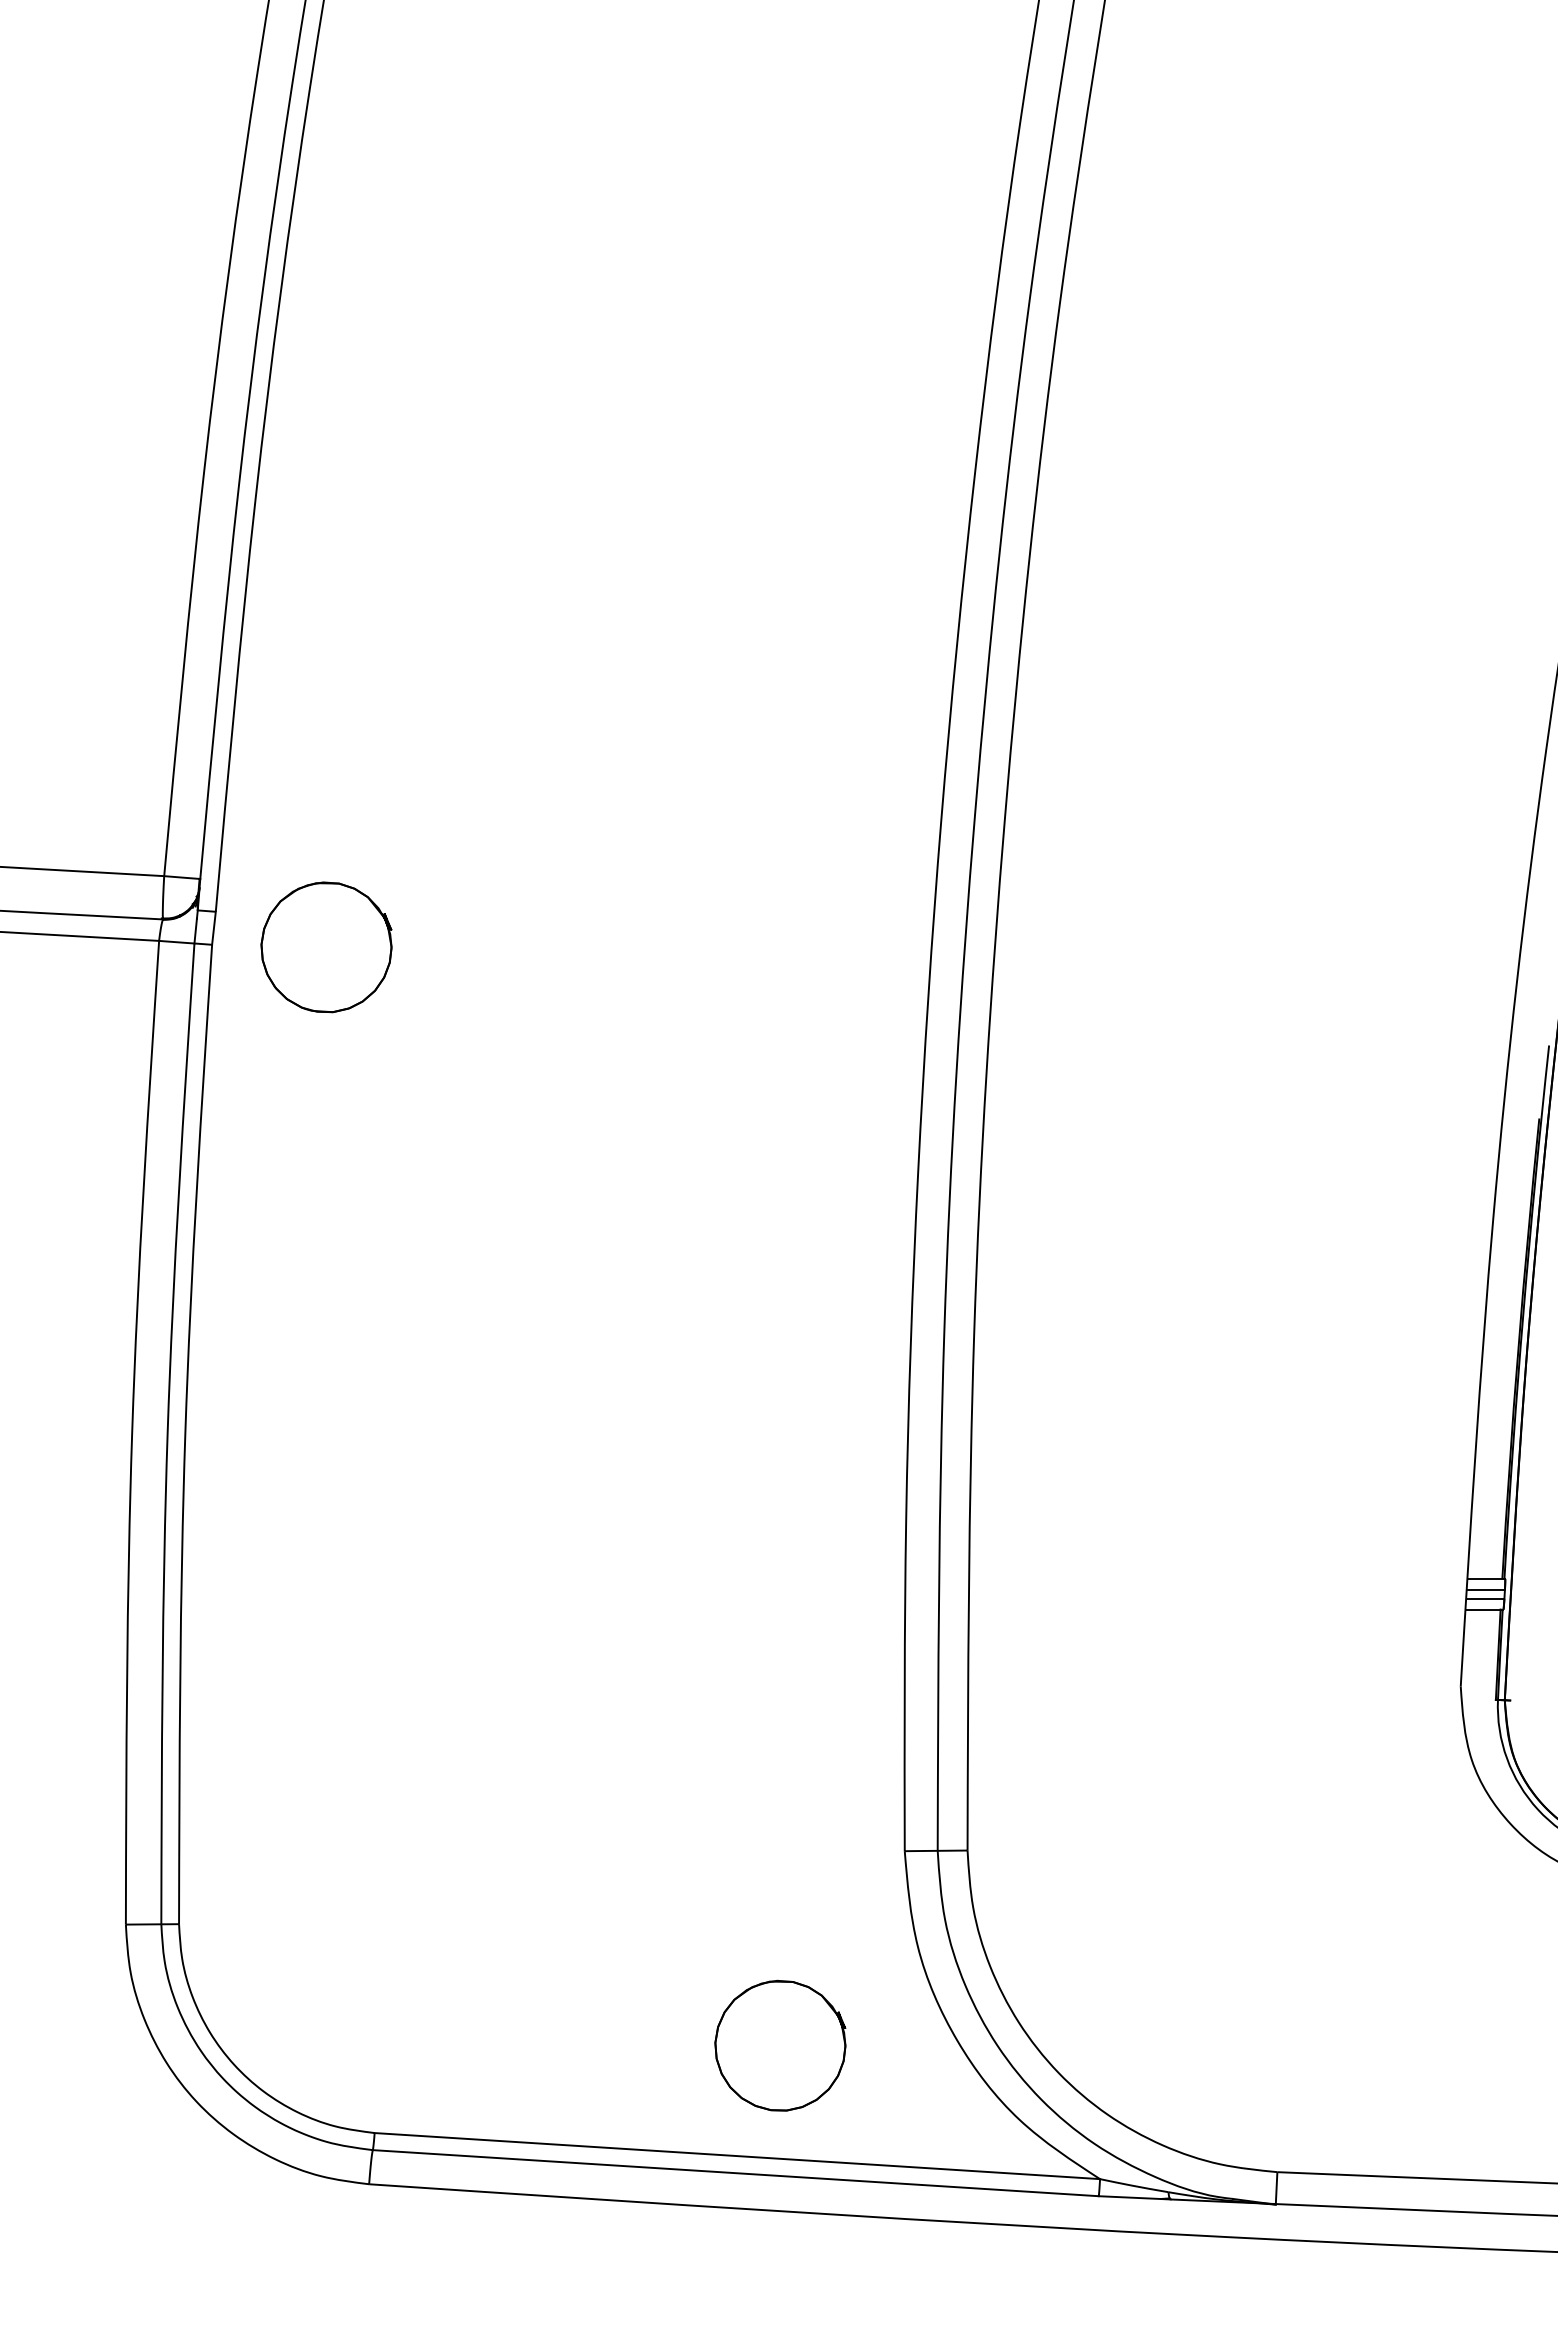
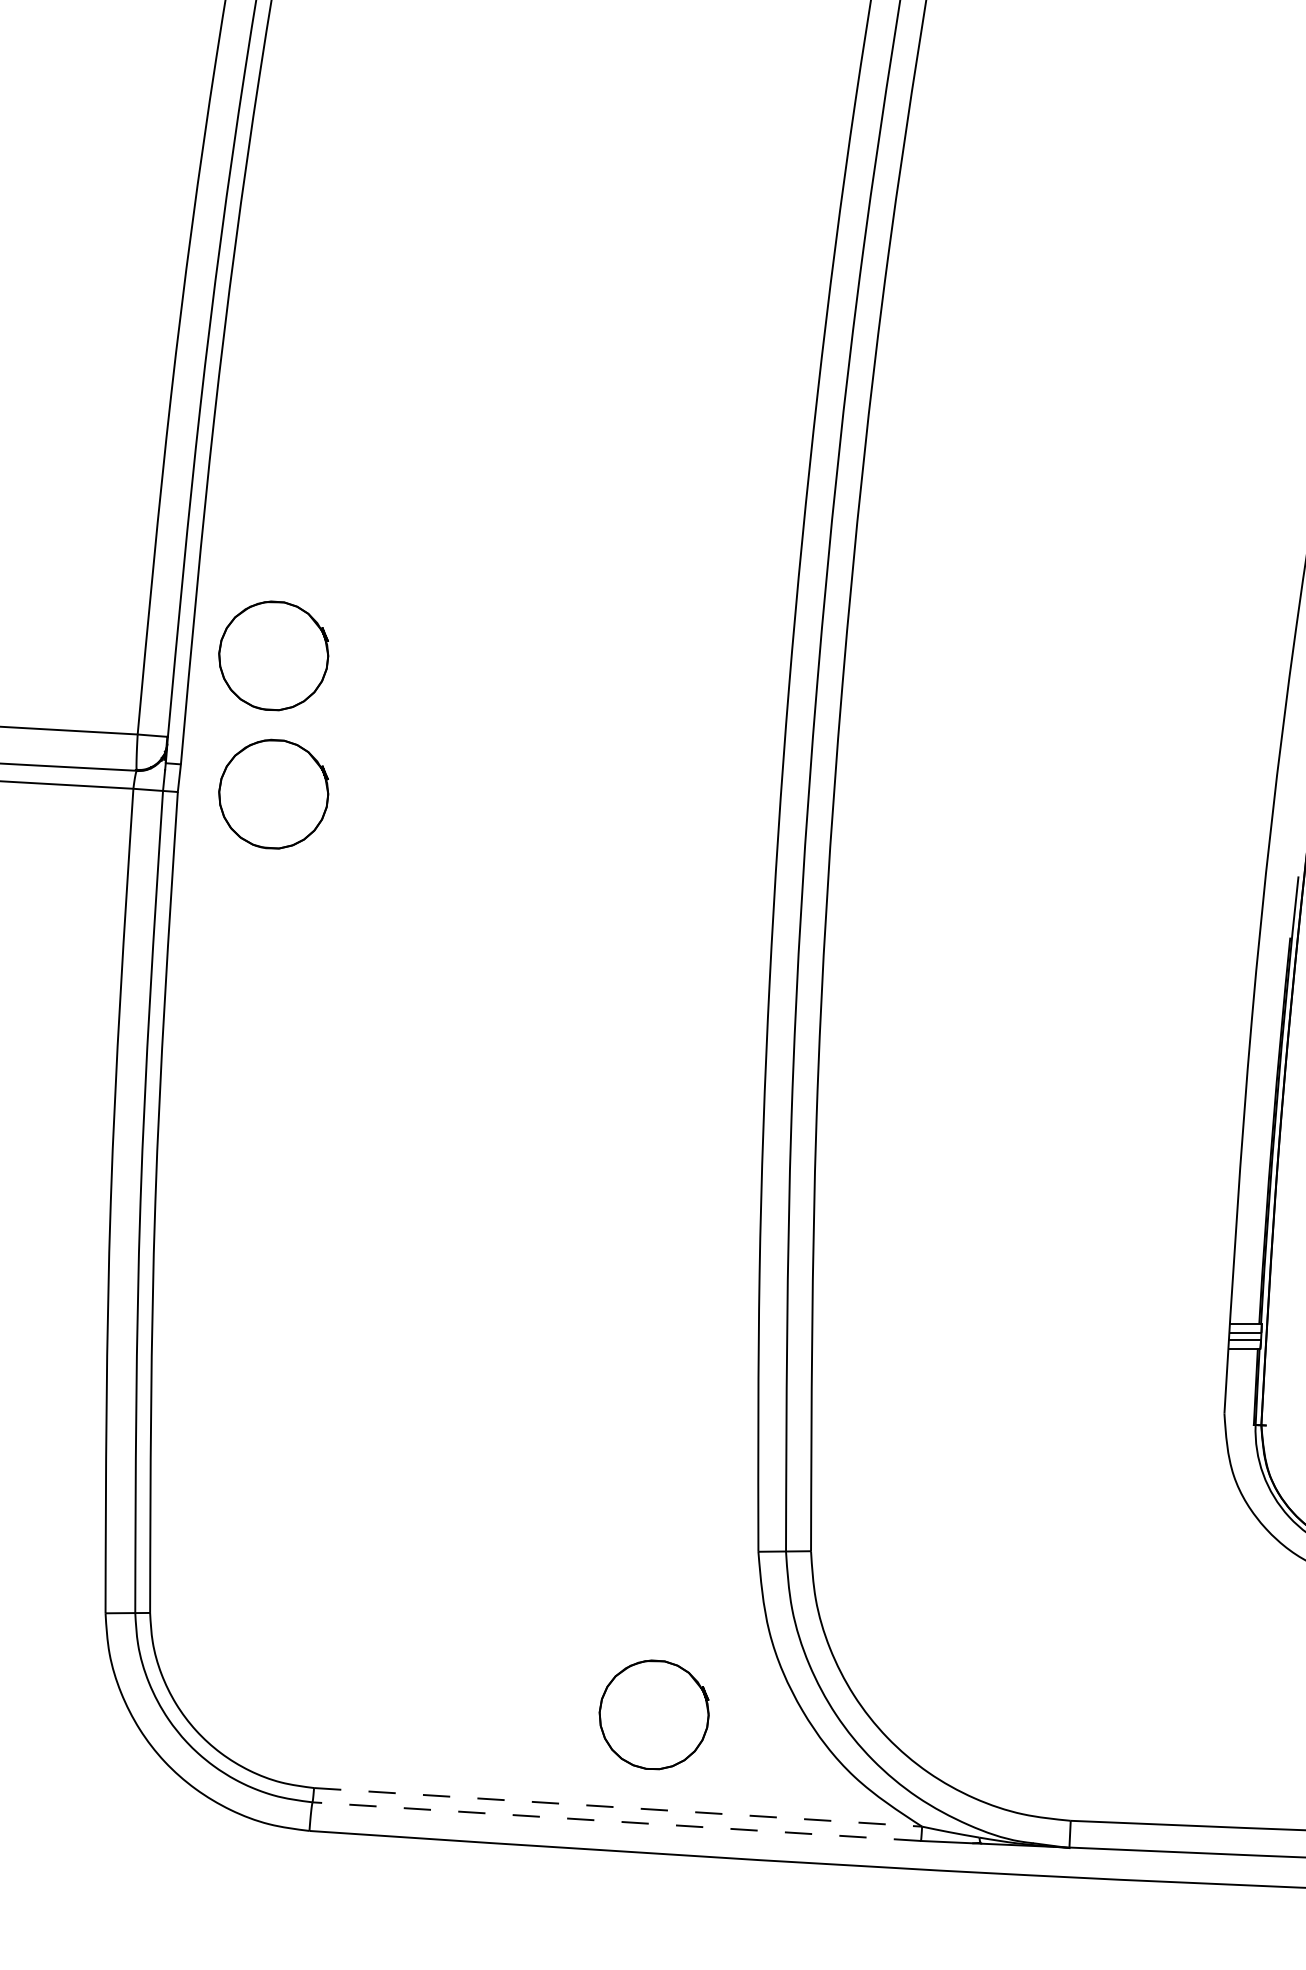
part: (326, 782) -> (273, 656), added
line: (737, 2156) -> (618, 1807), solid -> dashed
line: (735, 2173) -> (616, 1821), solid -> dashed

